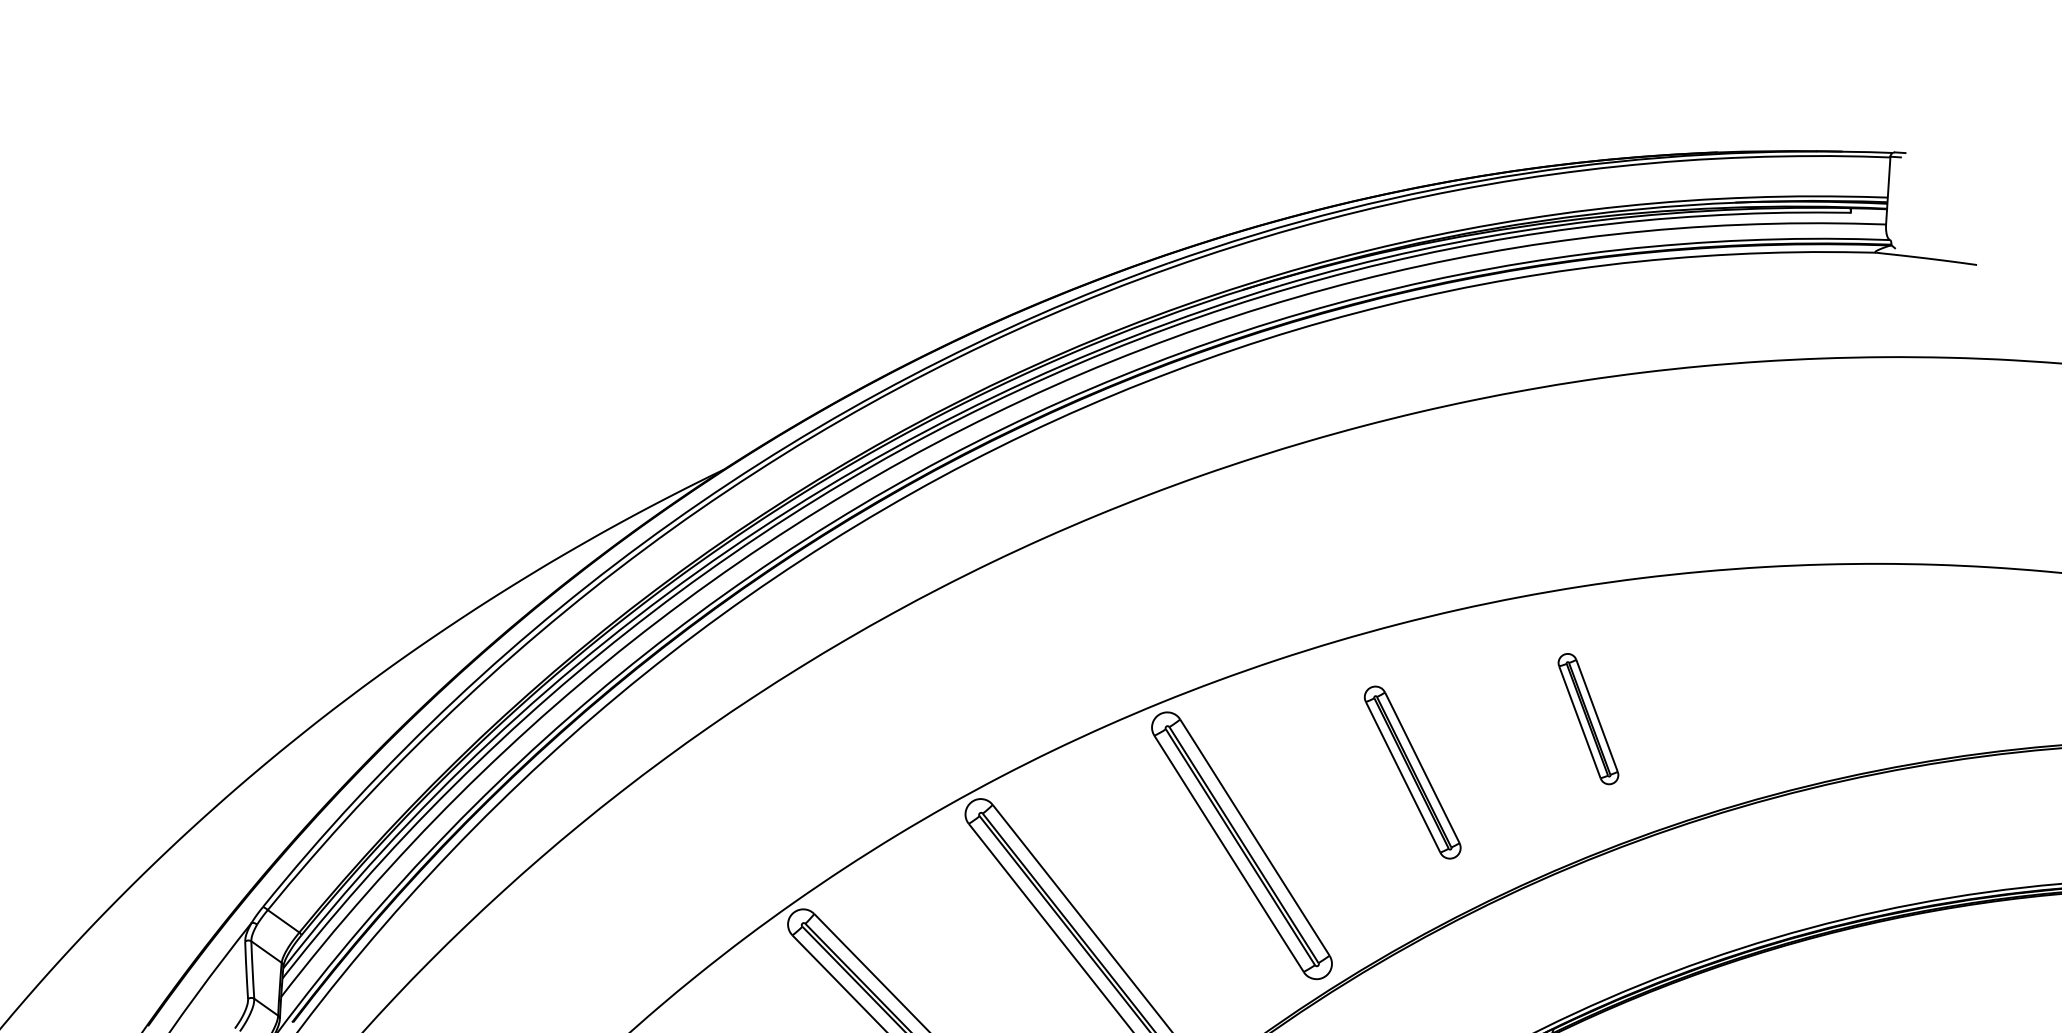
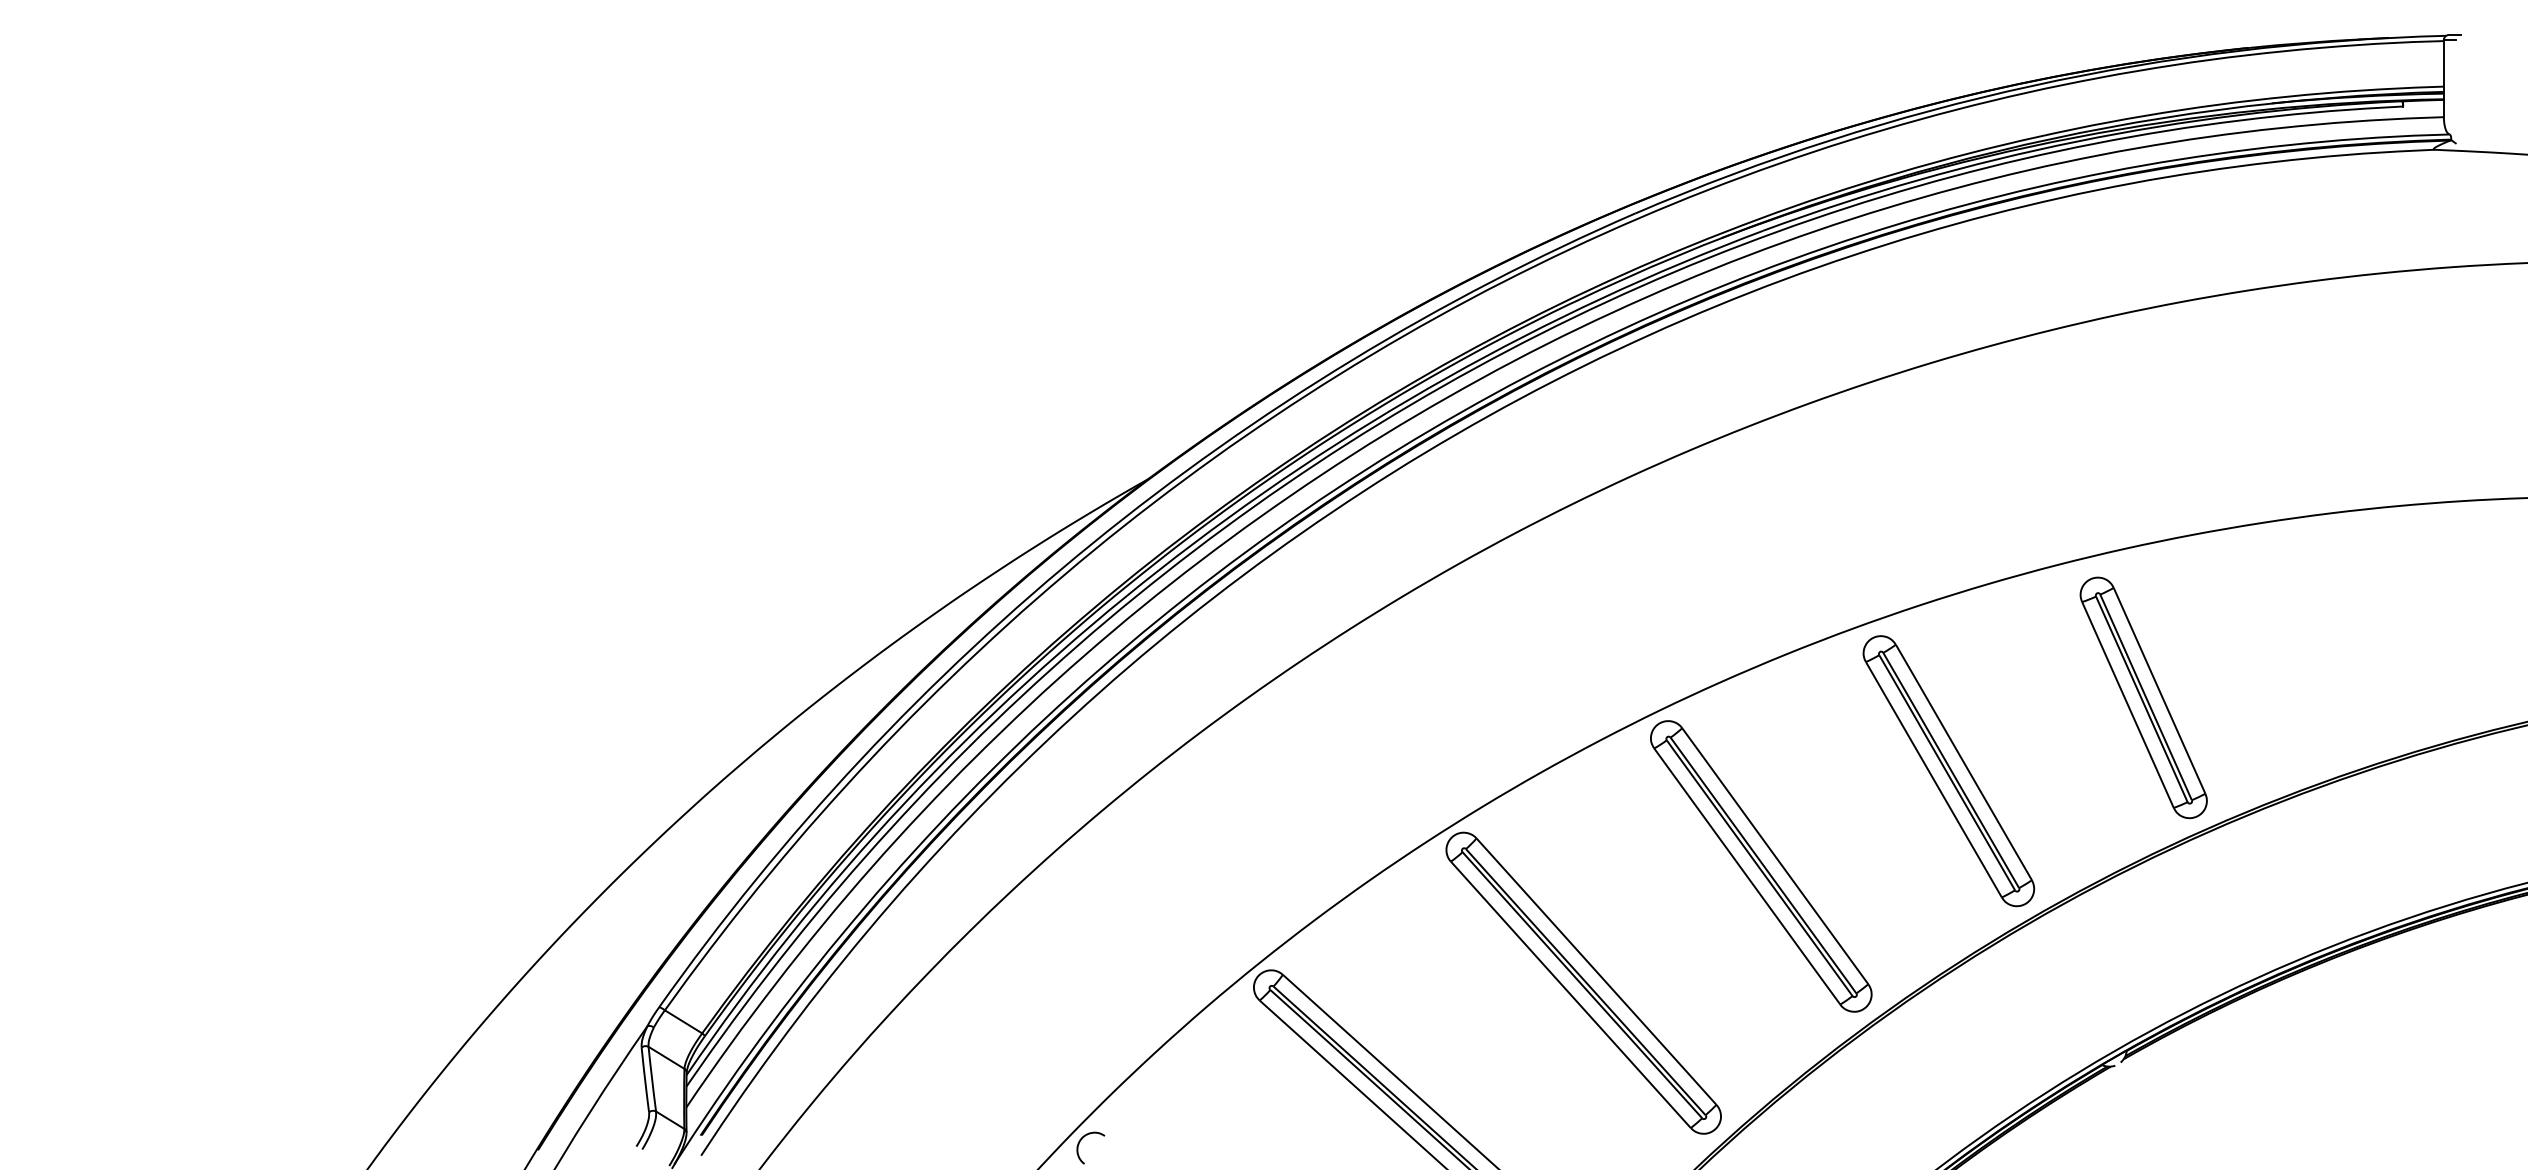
part: (1588, 718) -> (2143, 697), size x1.67
part: (1412, 772) -> (1948, 771), size x1.43

